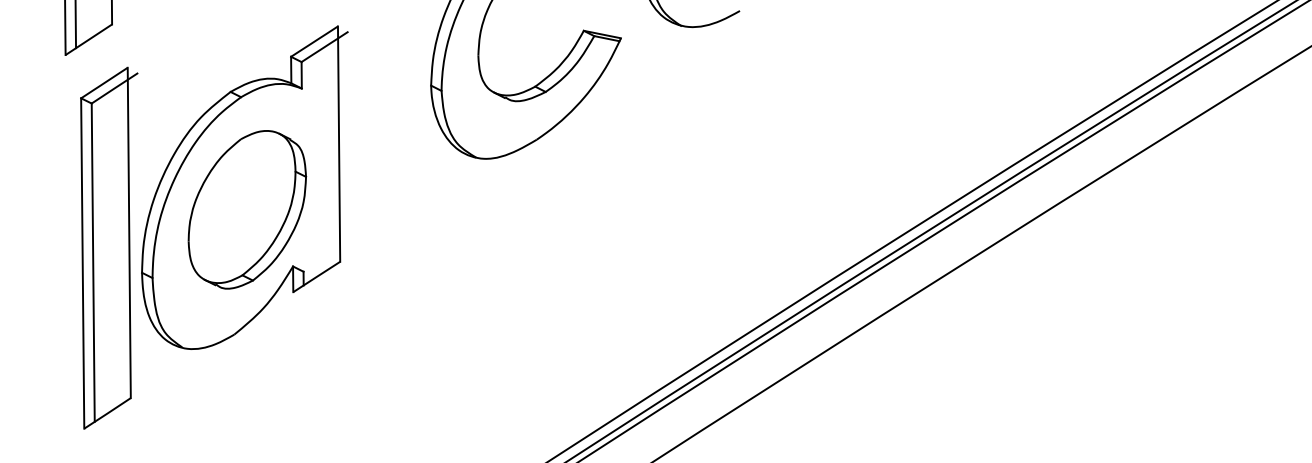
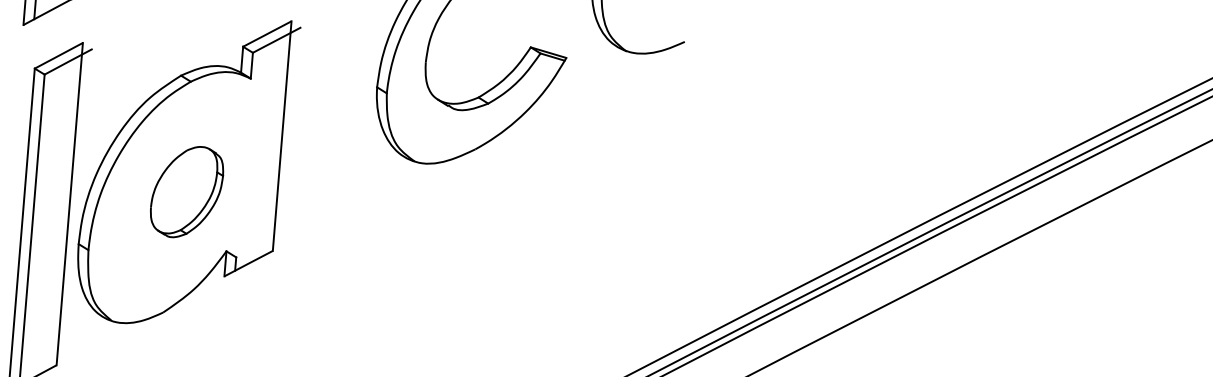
part: (247, 209) -> (187, 191), size x0.6

